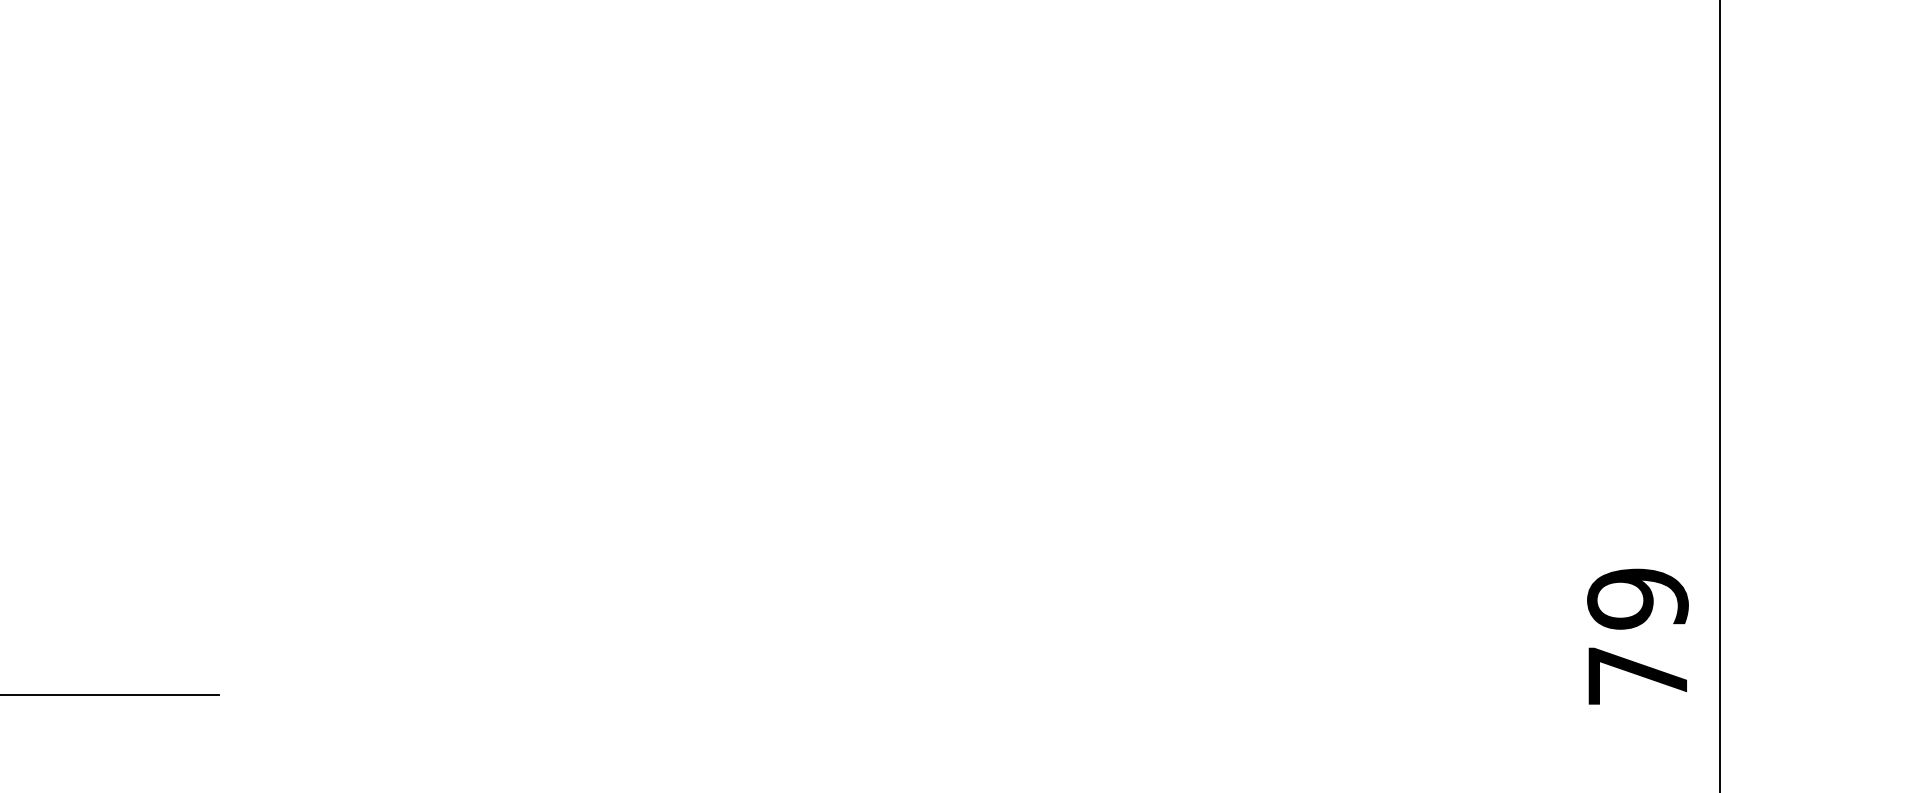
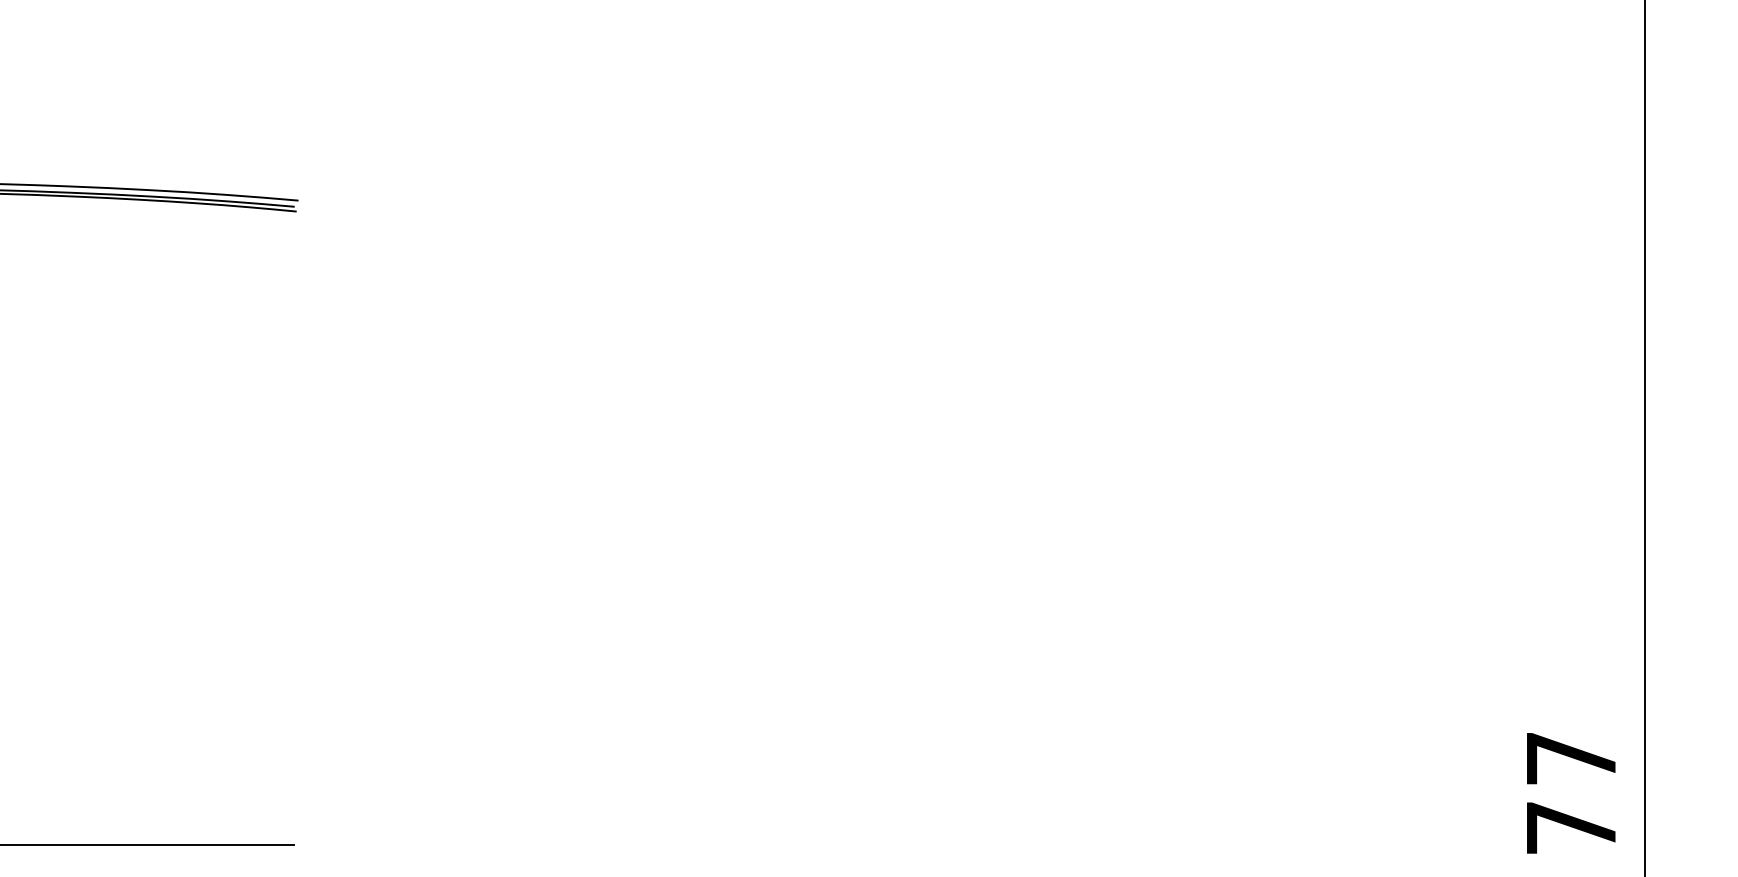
text: (1638, 598) -> (1571, 758), 79 -> 77

